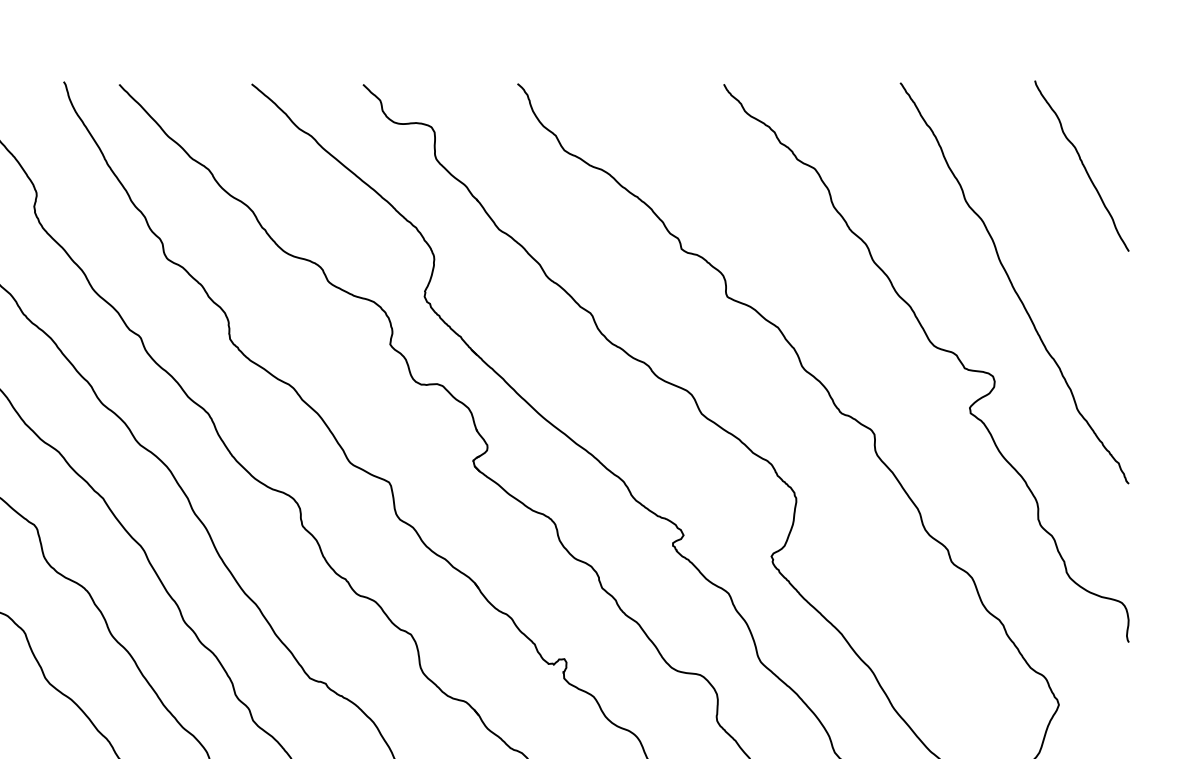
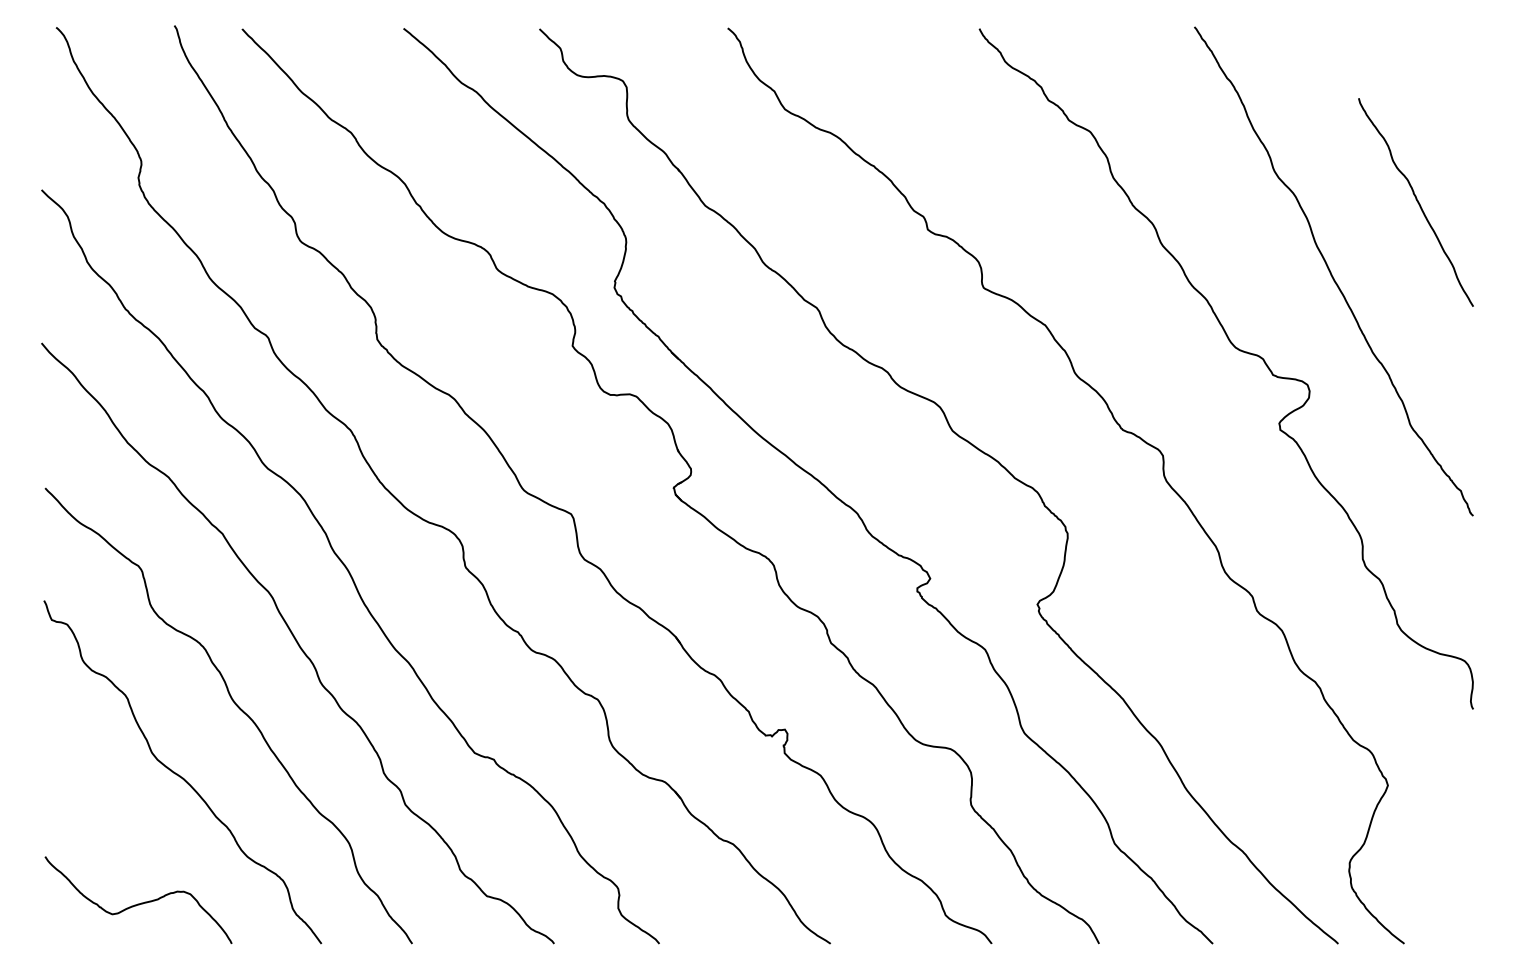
curve: (1082, 165) -> (1416, 201), moved

